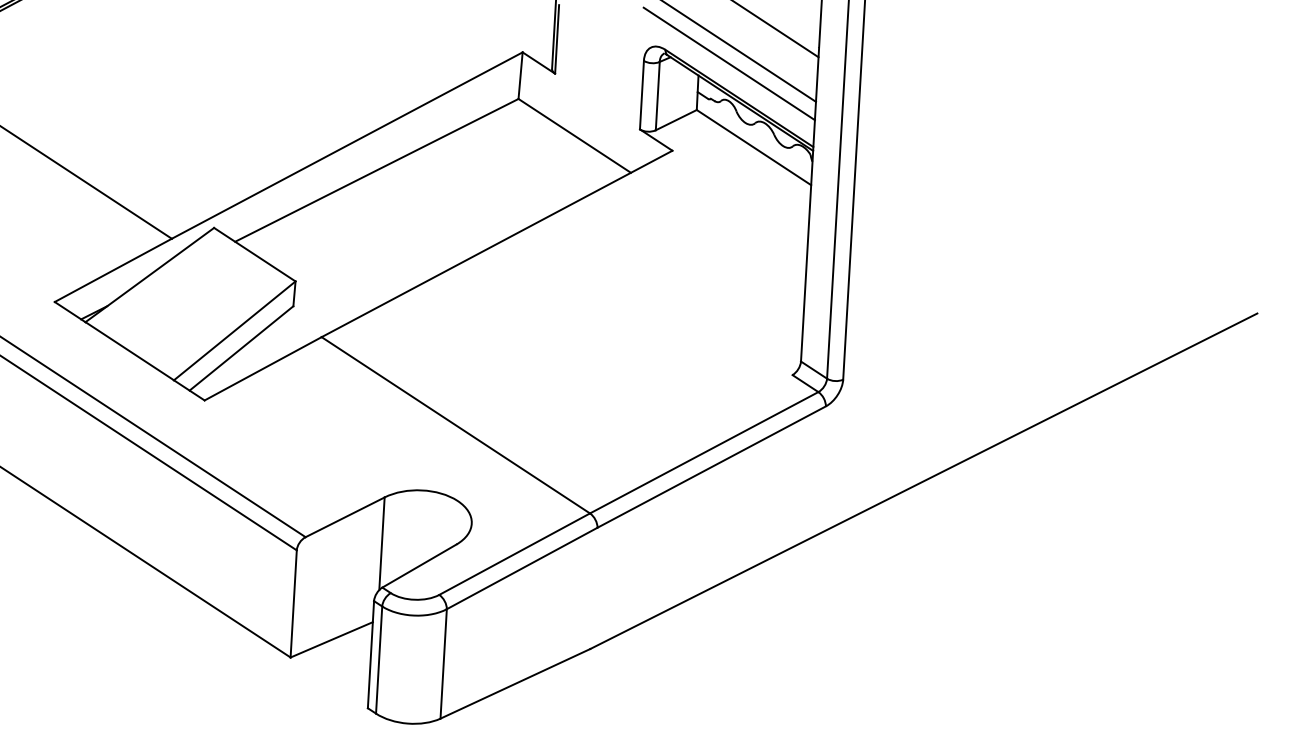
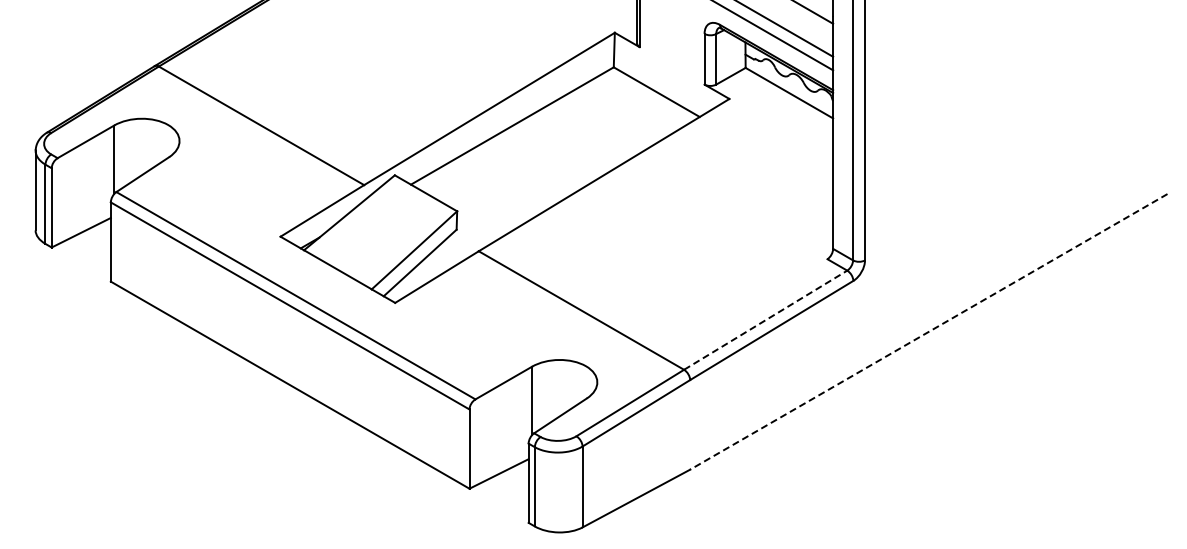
line: (705, 451) -> (766, 319), solid -> dashed
line: (923, 480) -> (928, 331), solid -> dashed

